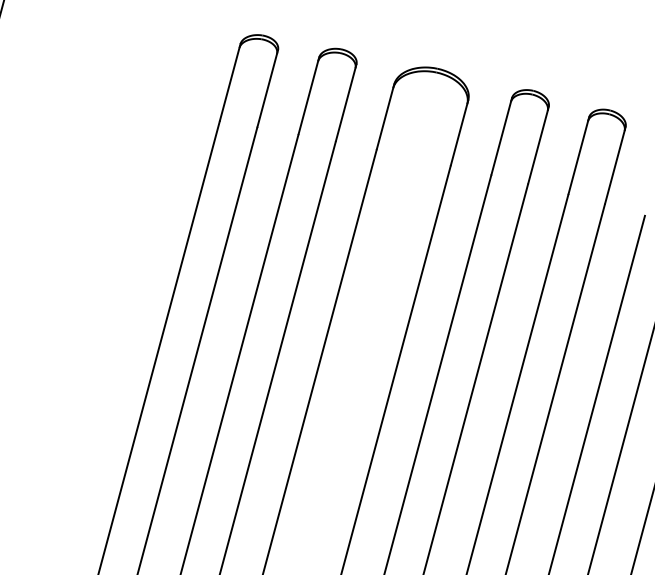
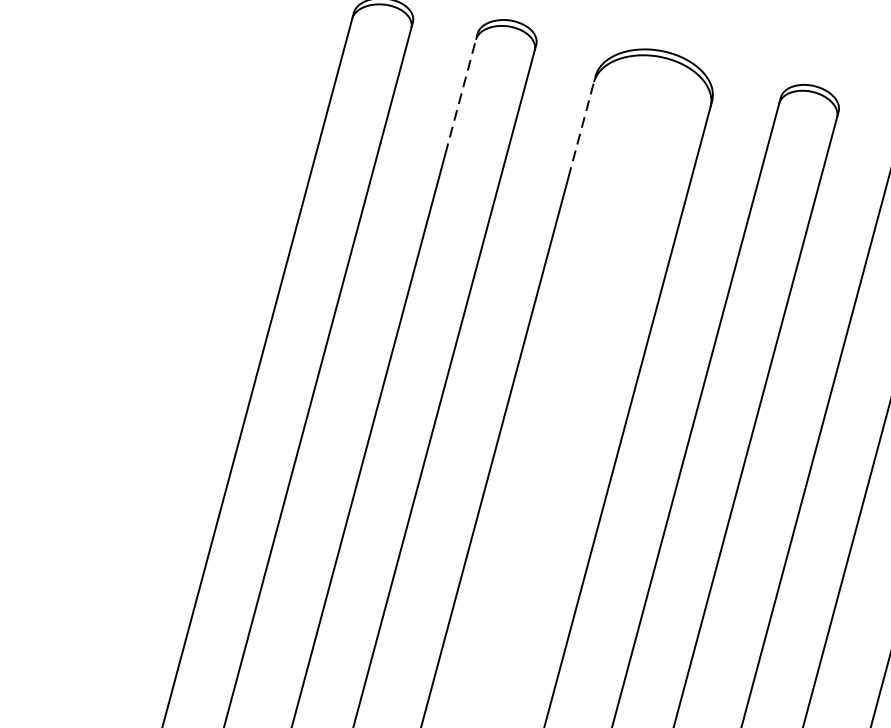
line: (308, 95) -> (460, 93), solid -> dashed
line: (385, 116) -> (581, 126), solid -> dashed

